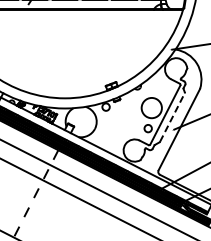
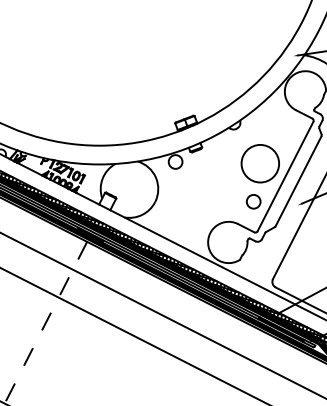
line: (172, 117) -> (298, 181), dashed -> solid

